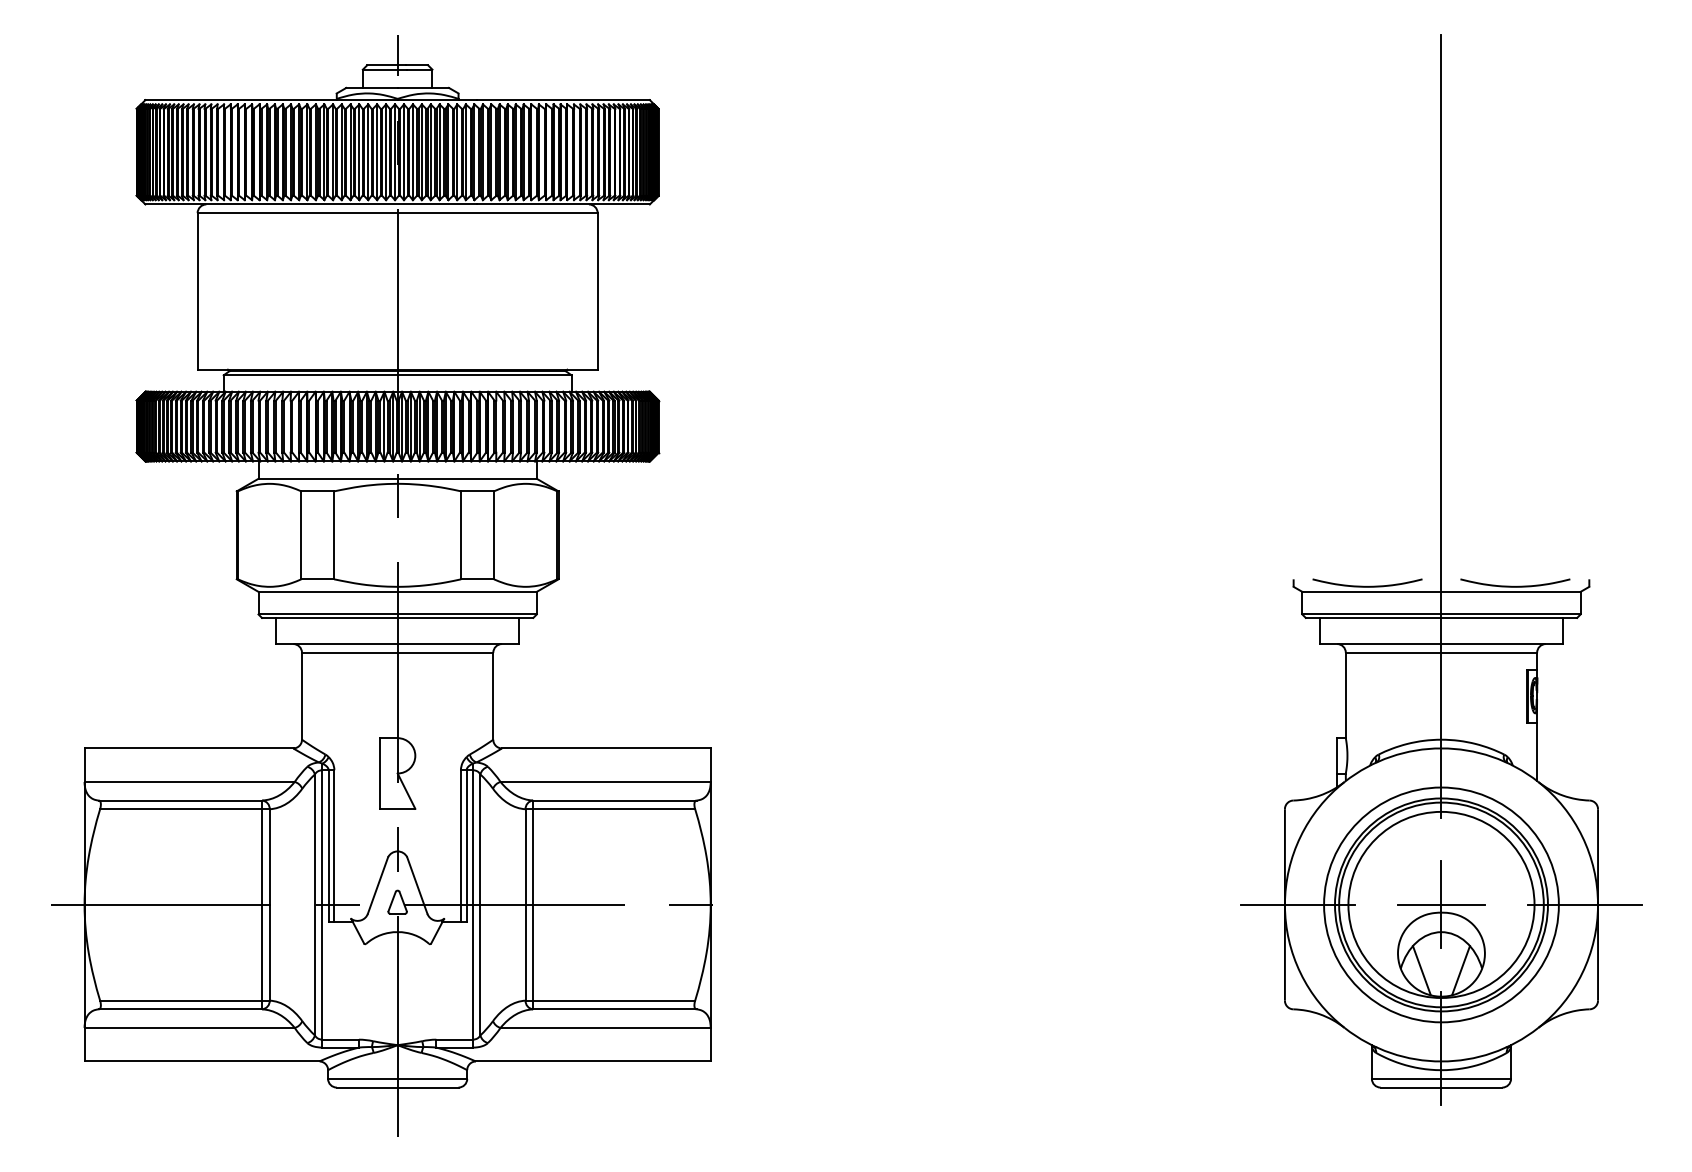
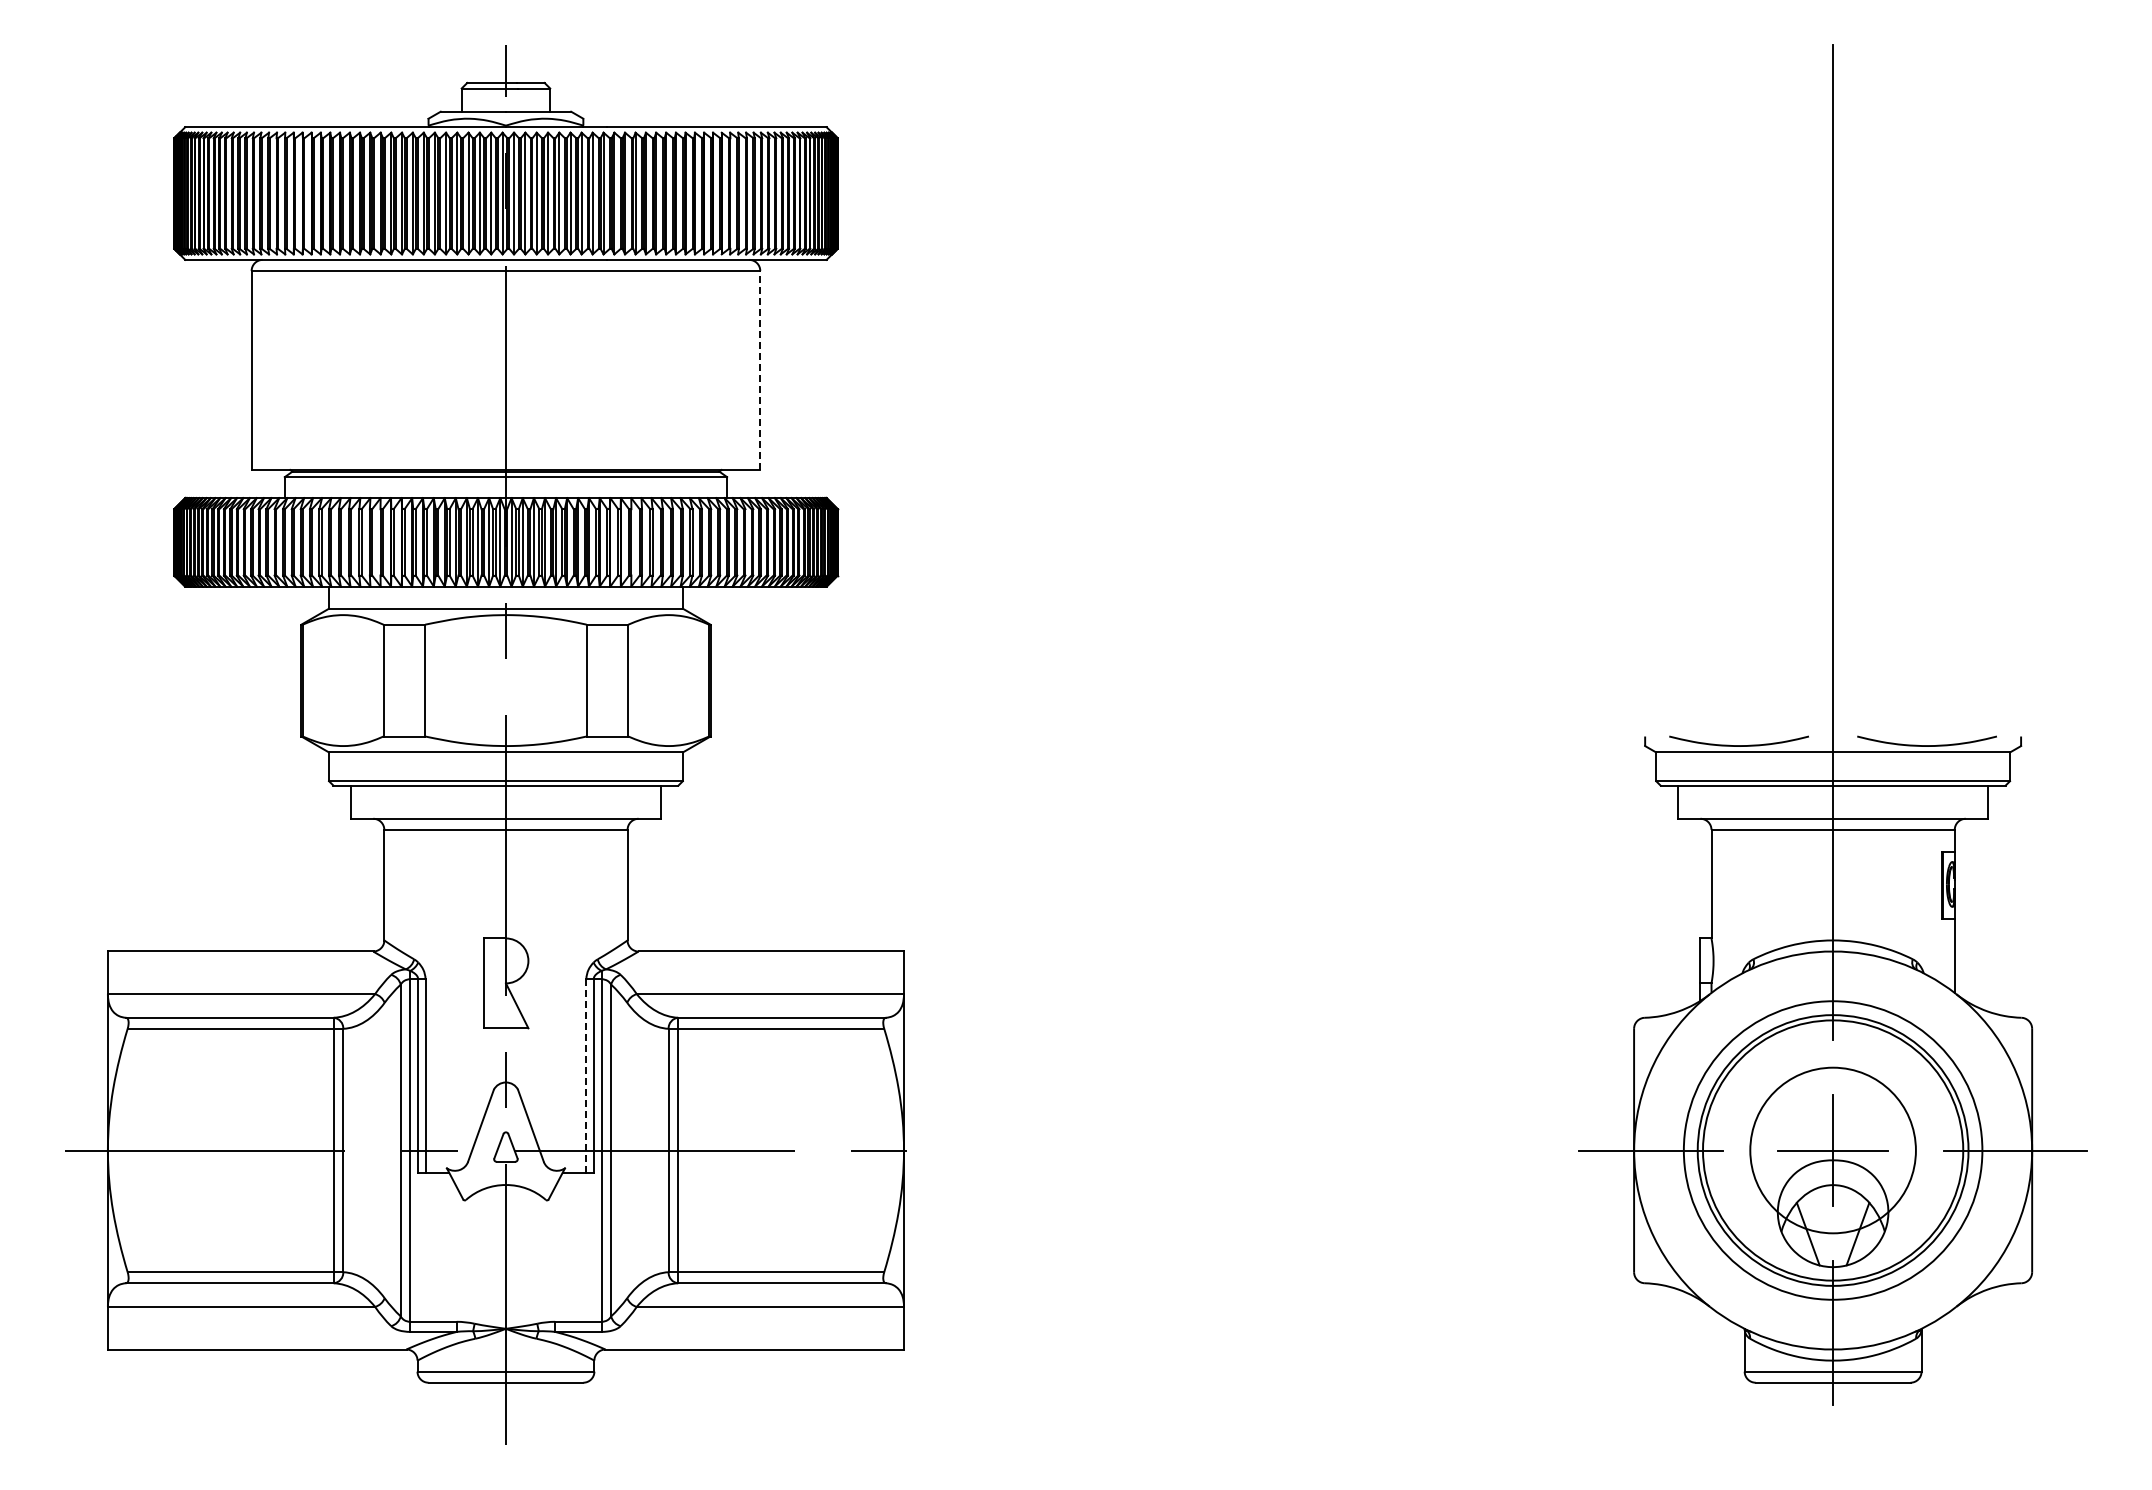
line: (597, 291) -> (760, 370), solid -> dashed
line: (461, 845) -> (586, 1075), solid -> dashed
circle: (1440, 904) -> (1832, 1150), size x0.7

